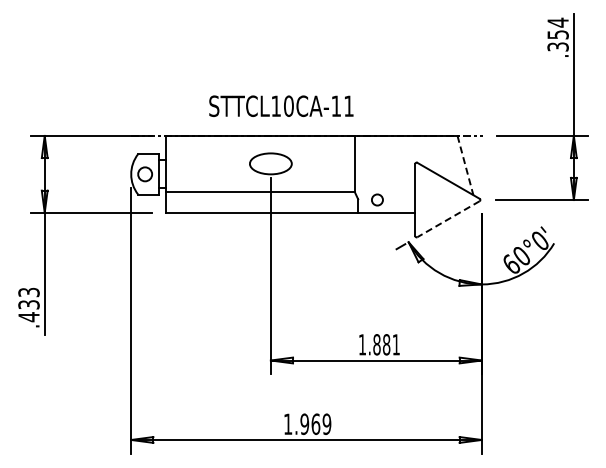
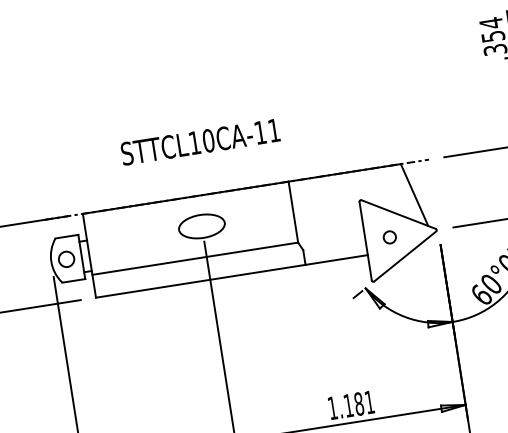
text: (281, 105) -> (200, 141), moved
line: (465, 165) -> (414, 194), dashed -> solid
circle: (377, 199) -> (389, 236), moved
line: (448, 219) -> (405, 256), dashed -> solid
text: (376, 344) -> (348, 405), 1.881 -> 1.181

